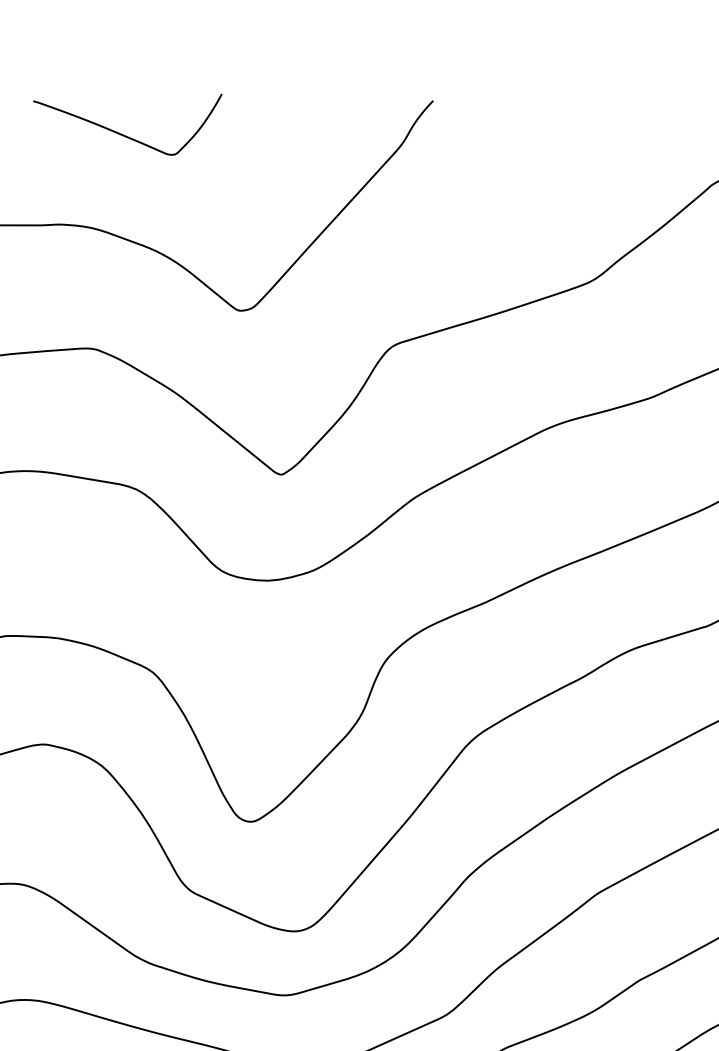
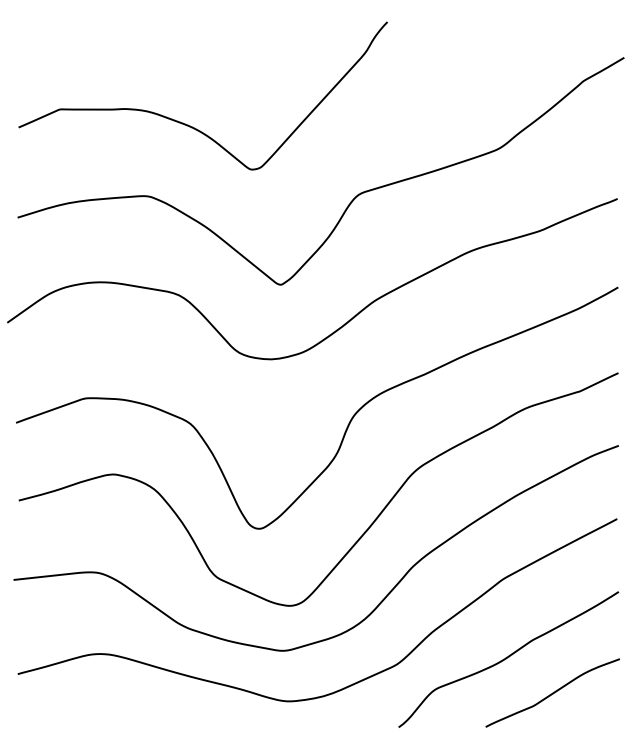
curve: (121, 132) -> (168, 44), removed

